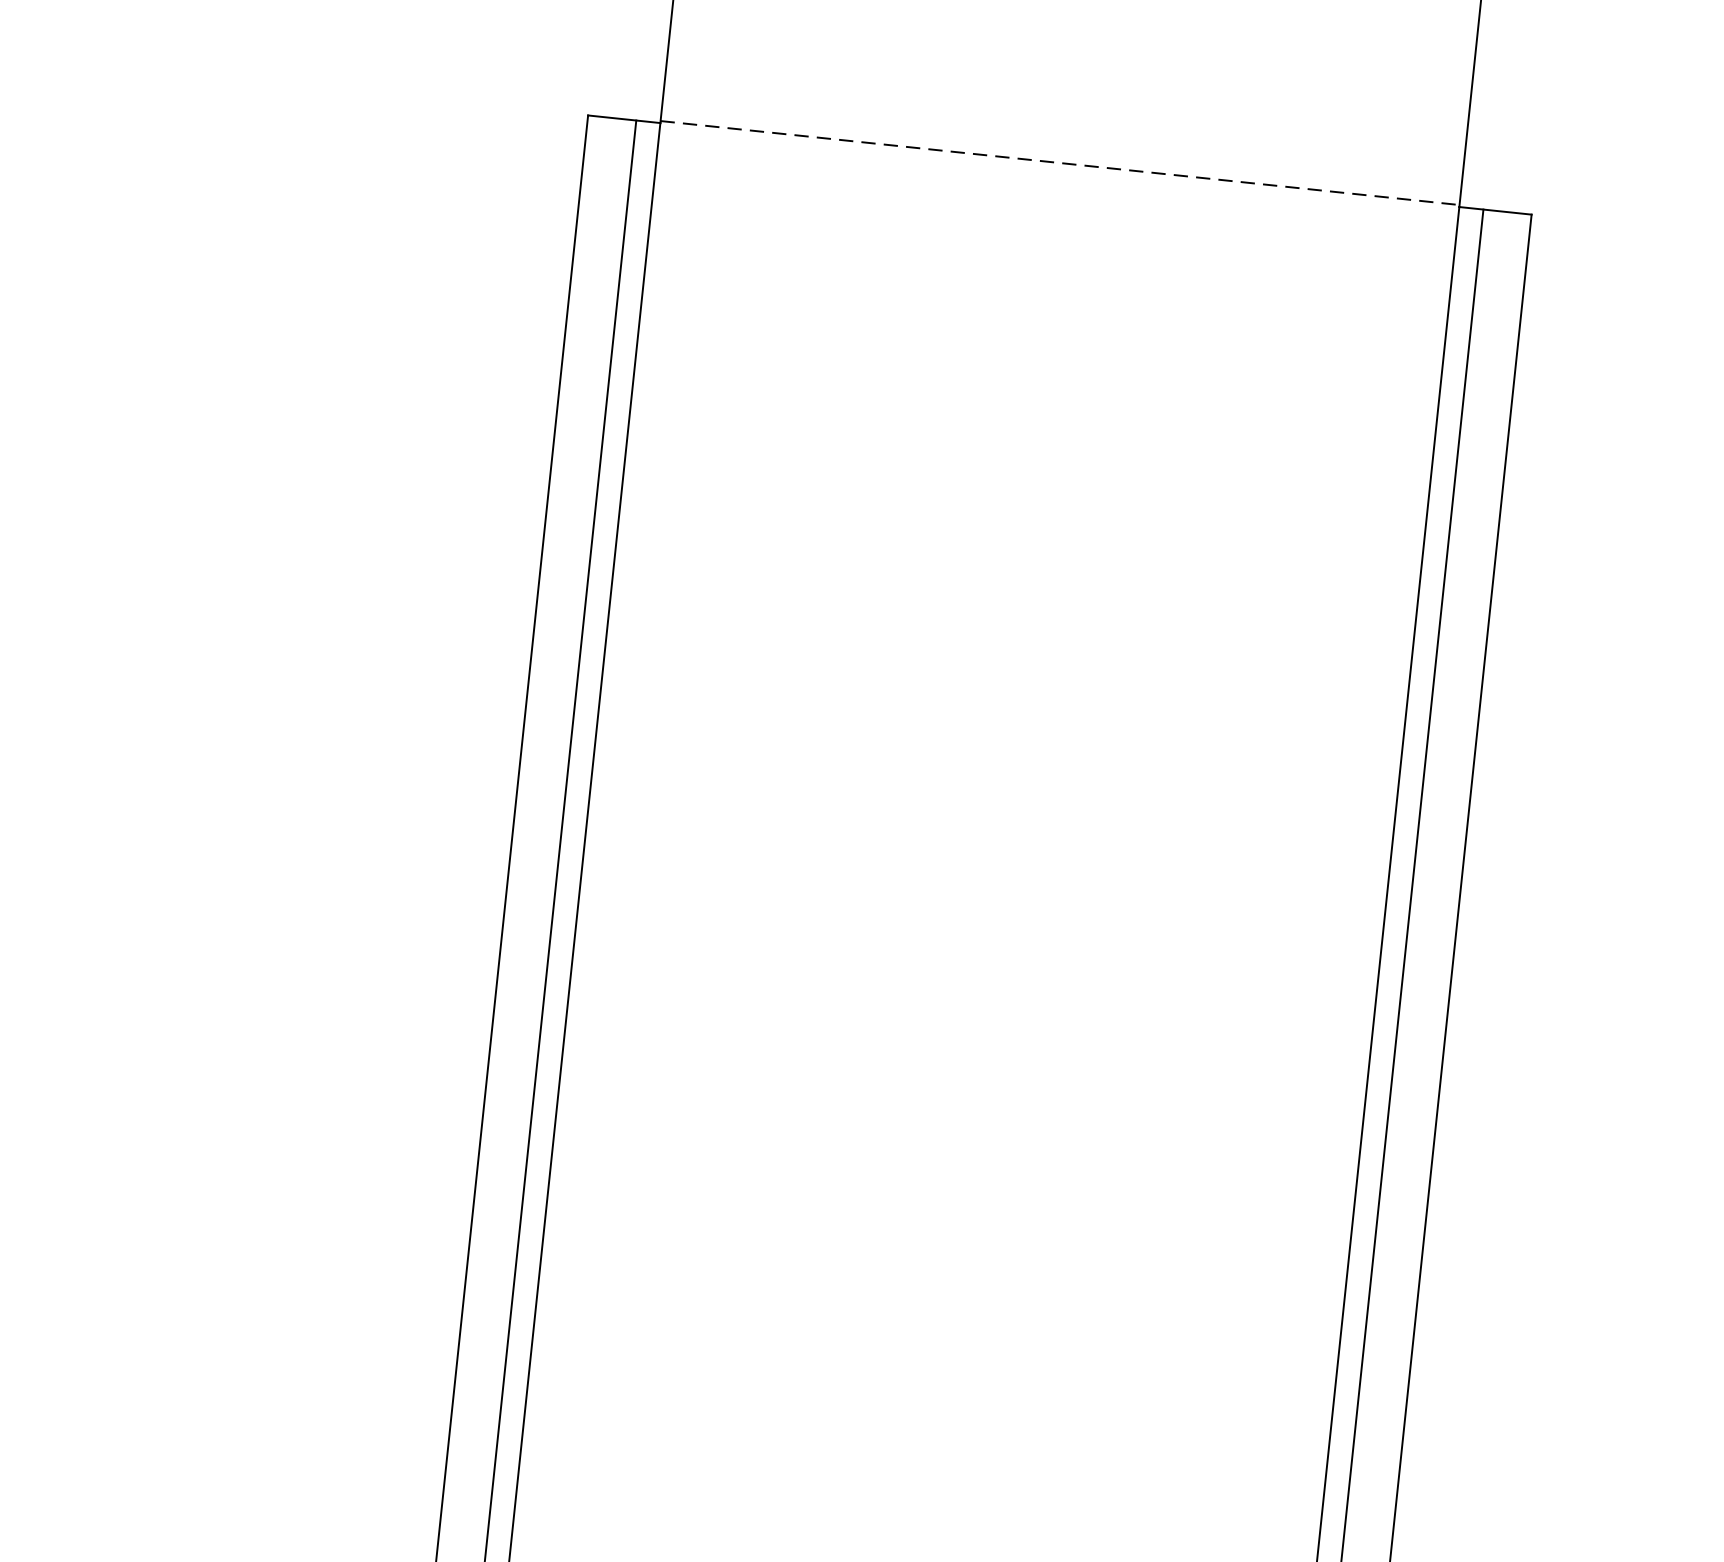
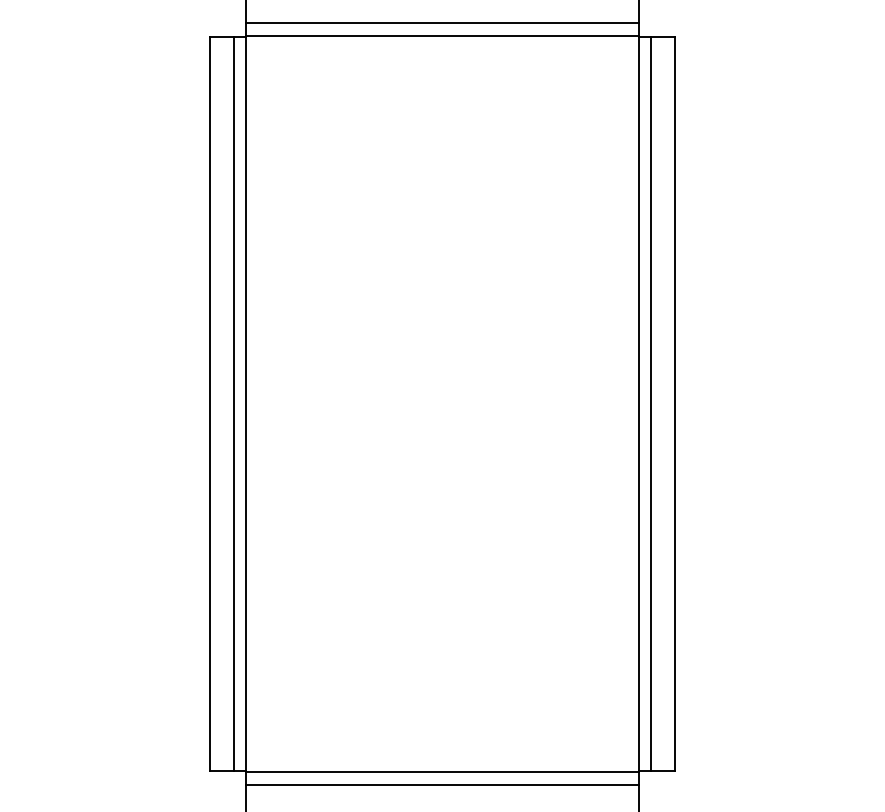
line: (1062, 137) -> (442, 23), added
line: (1060, 163) -> (442, 36), dashed -> solid

